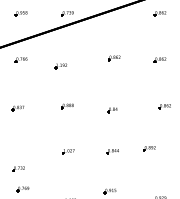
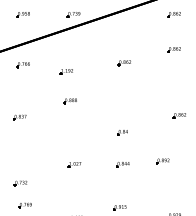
part: (159, 59) -> (173, 49), moved
part: (67, 106) -> (70, 101), moved
part: (112, 110) -> (122, 133), moved

